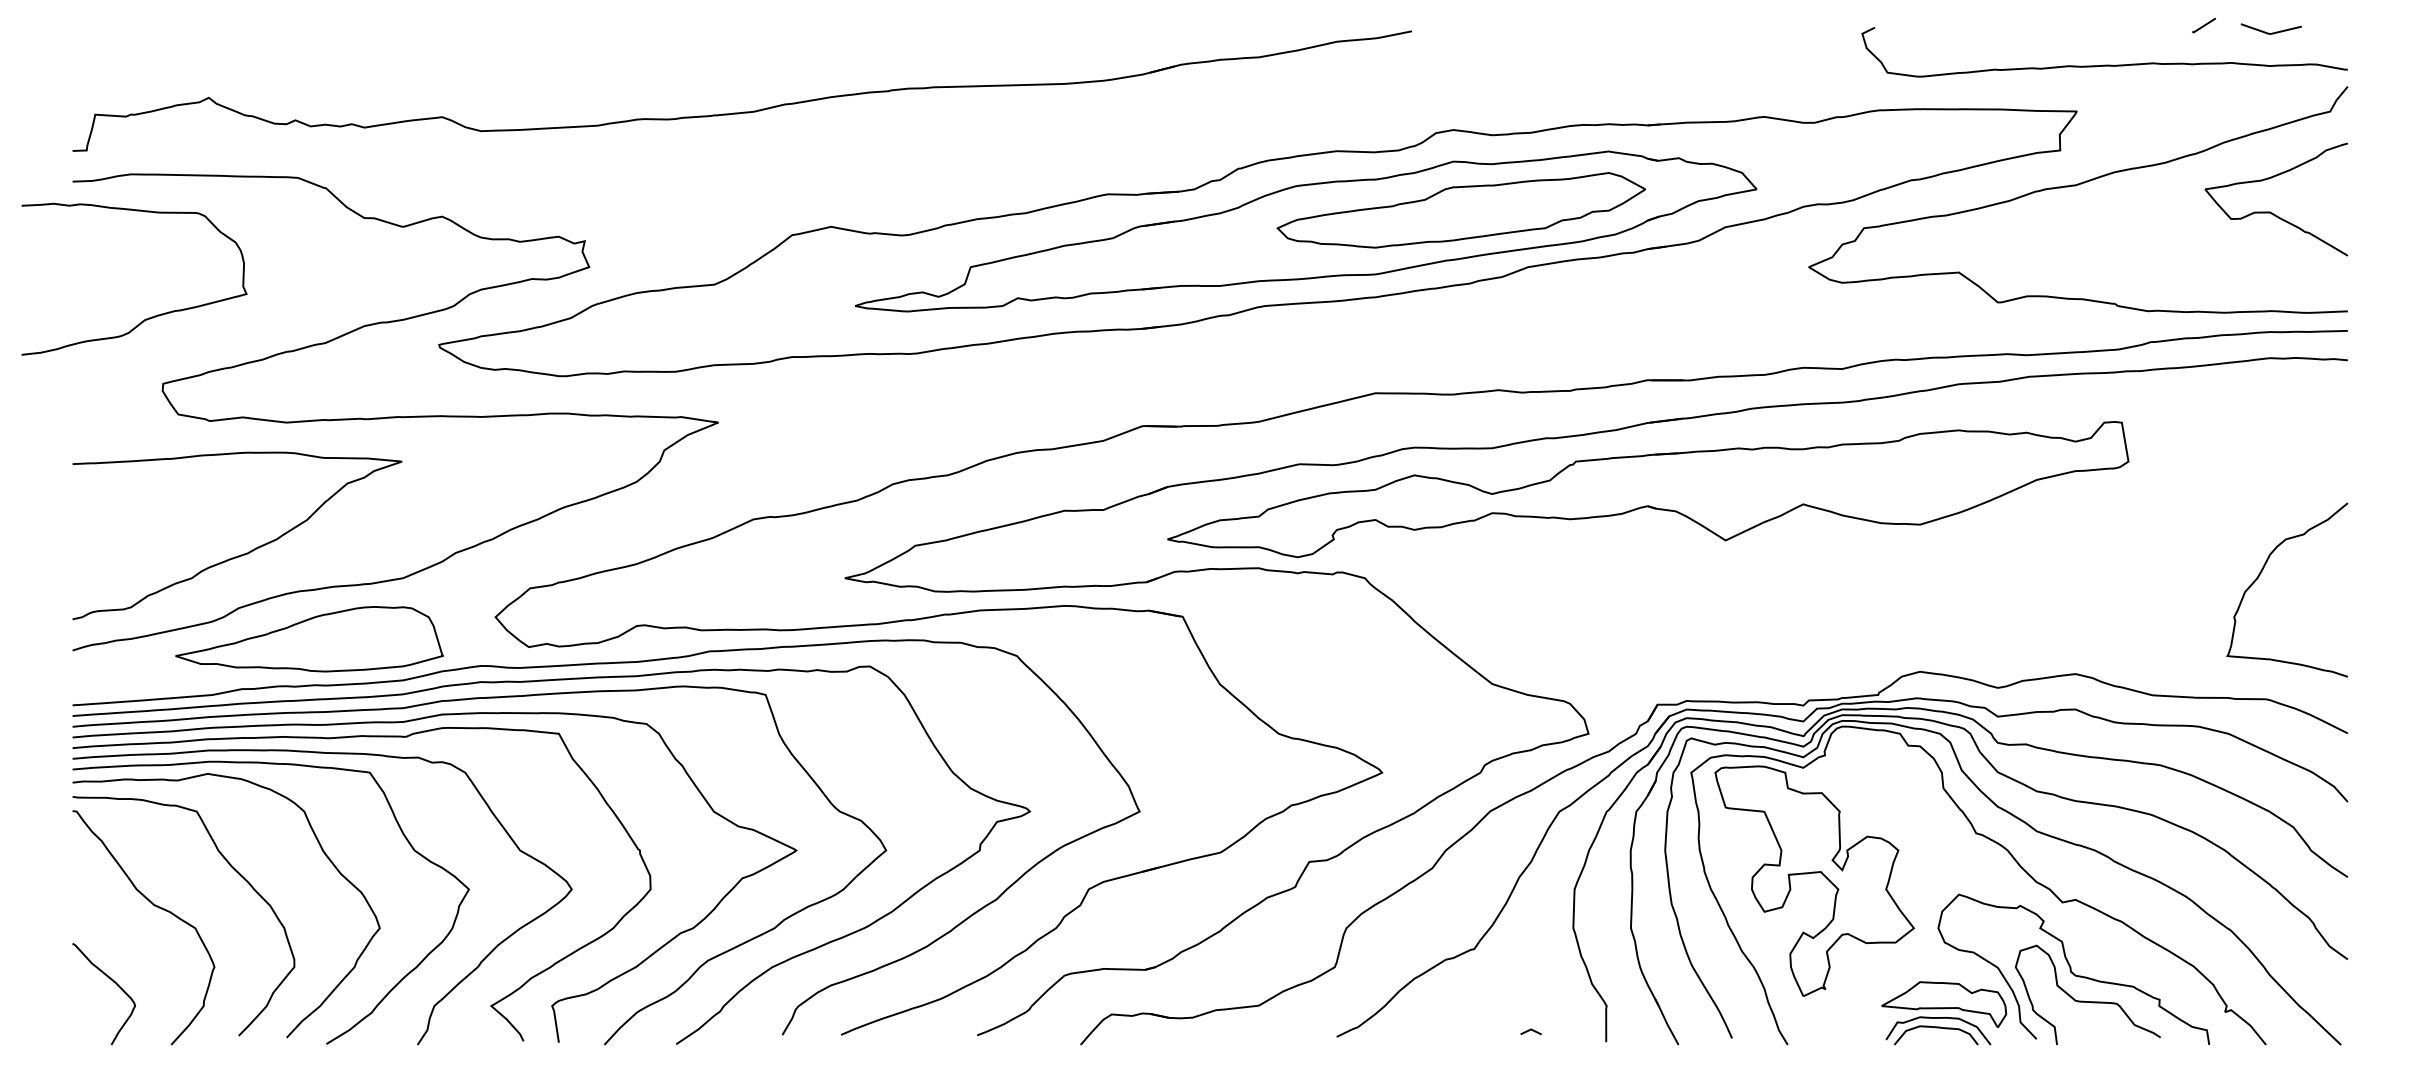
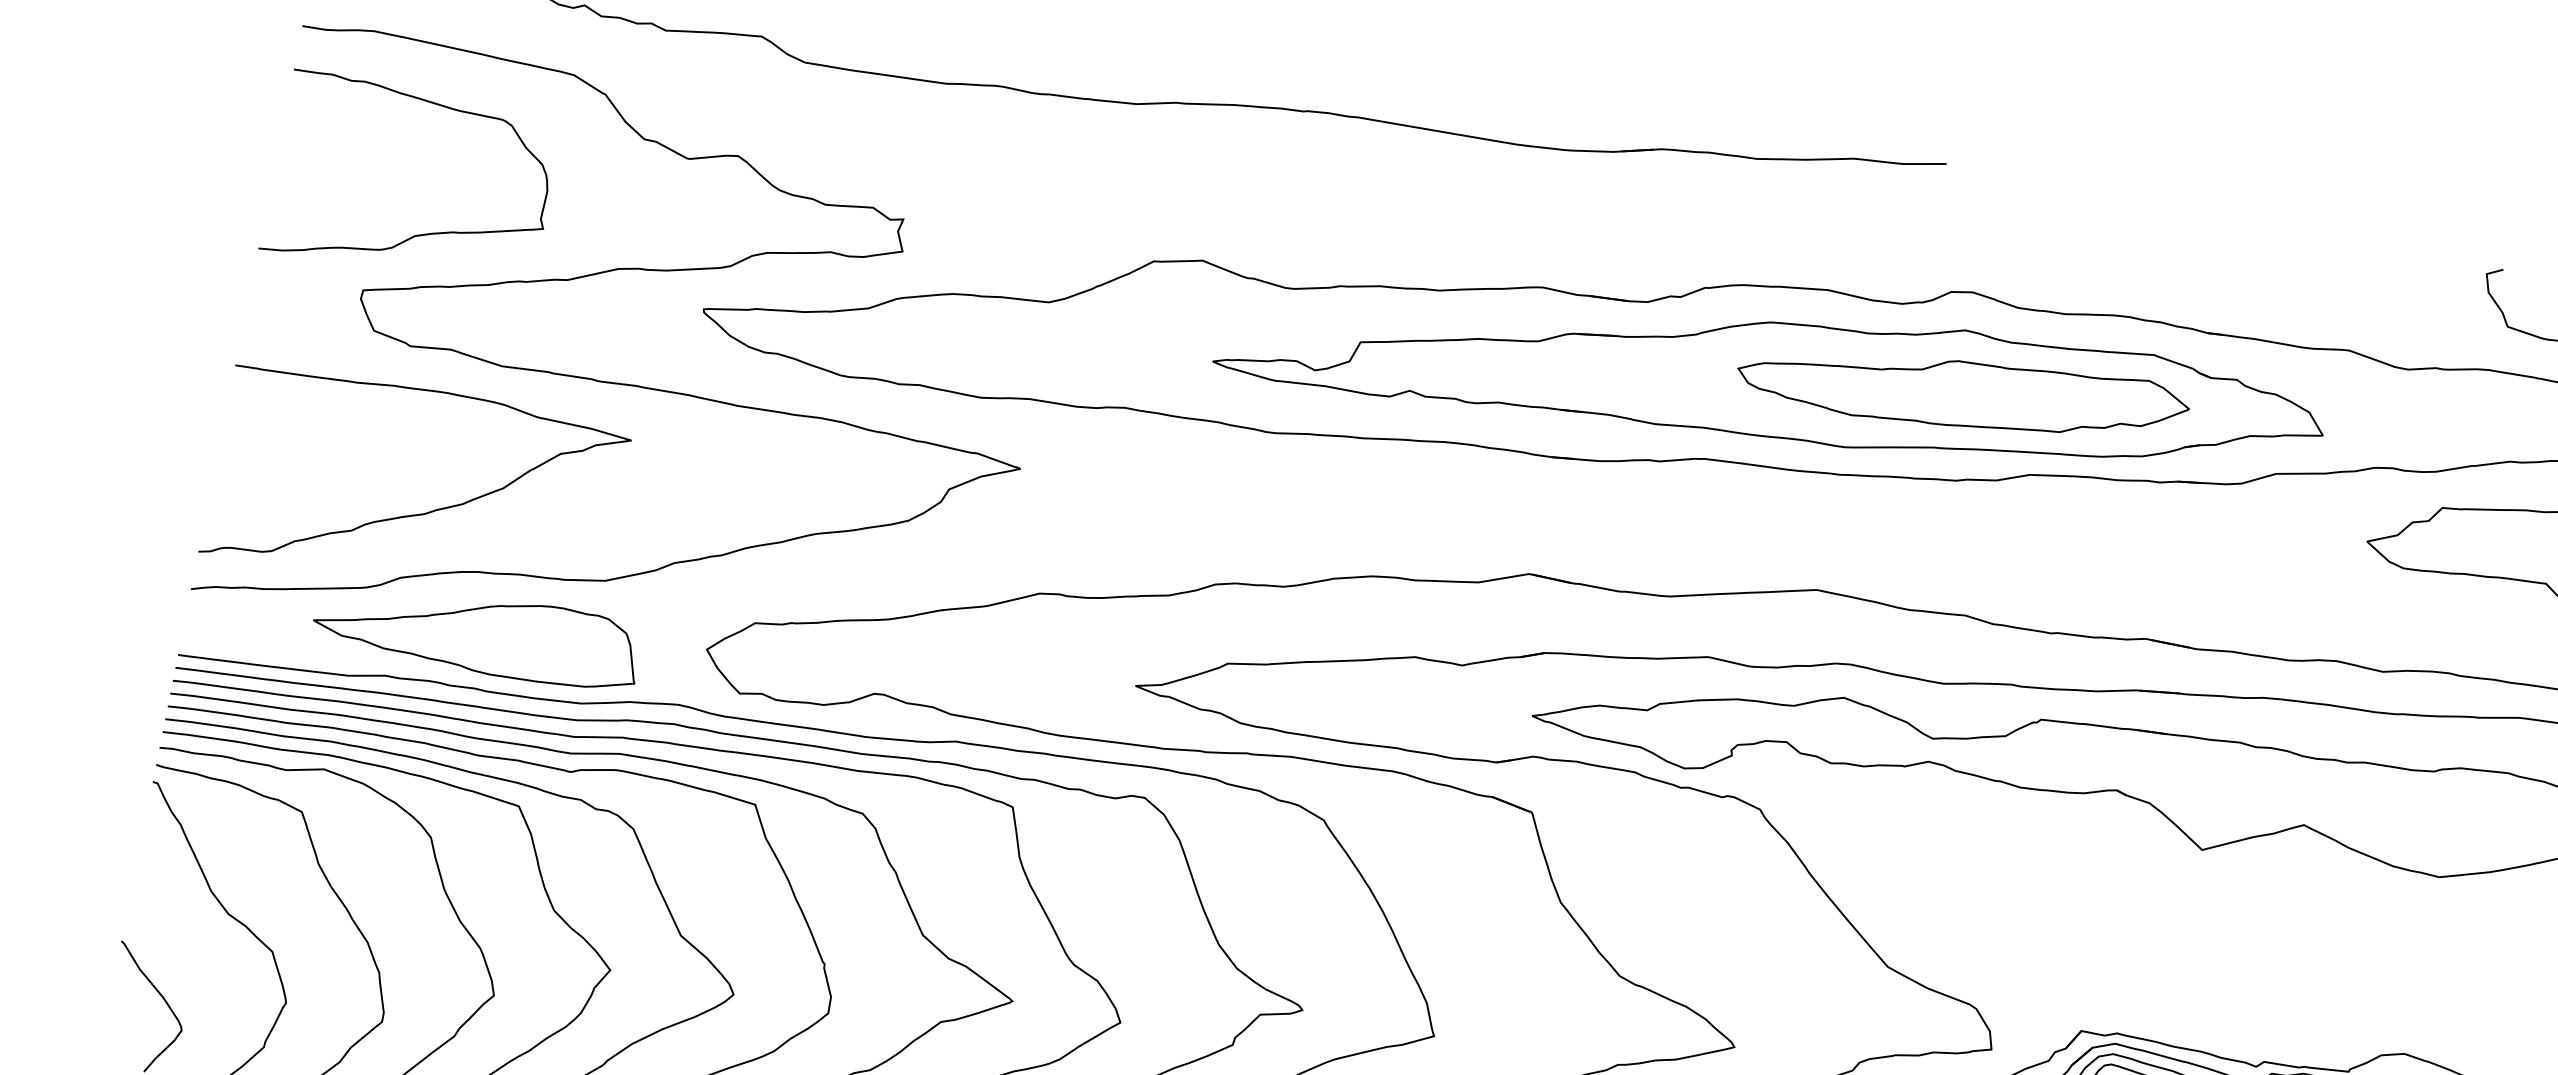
curve: (151, 316) -> (423, 233), moved

